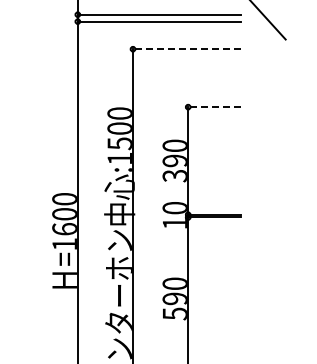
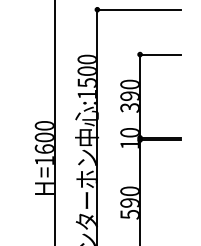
line: (186, 49) -> (138, 9), dashed -> solid
line: (213, 107) -> (159, 54), dashed -> solid

